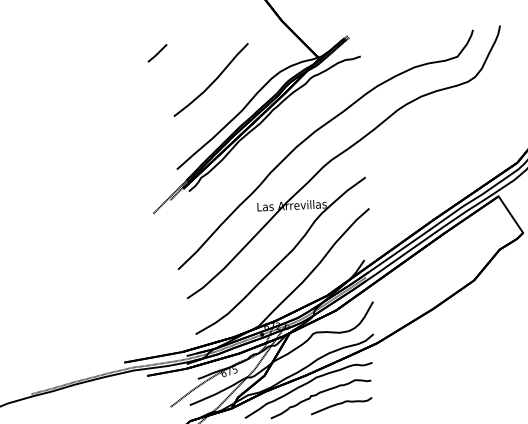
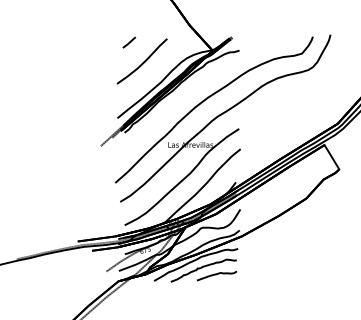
line: (156, 53) -> (128, 42), moved

